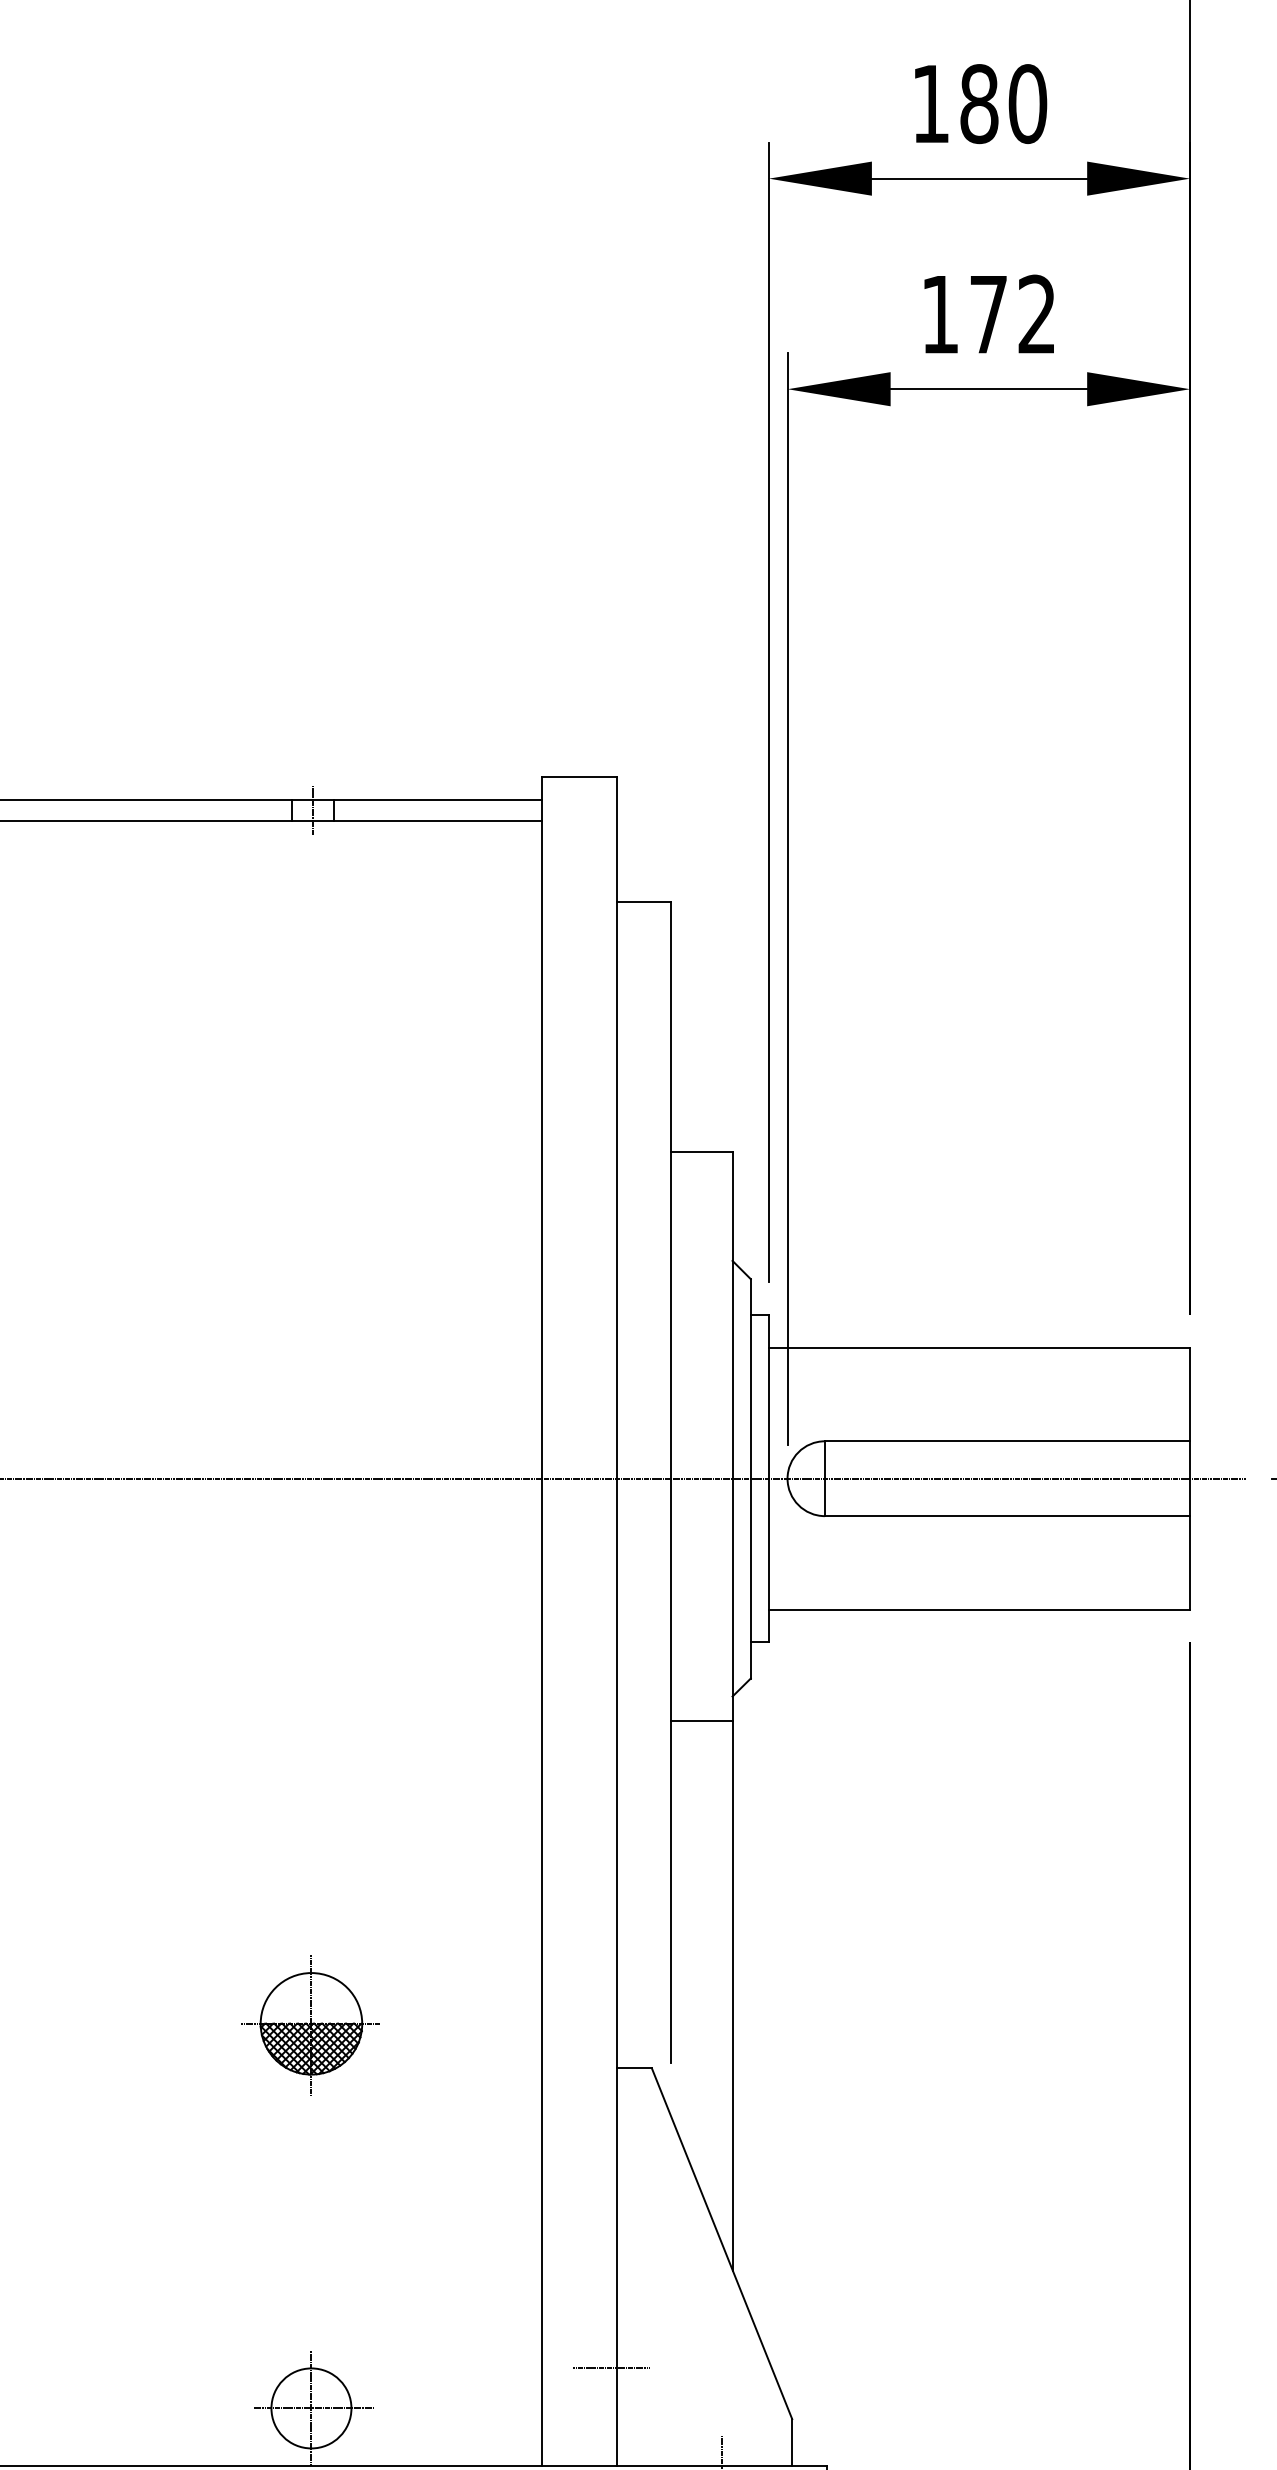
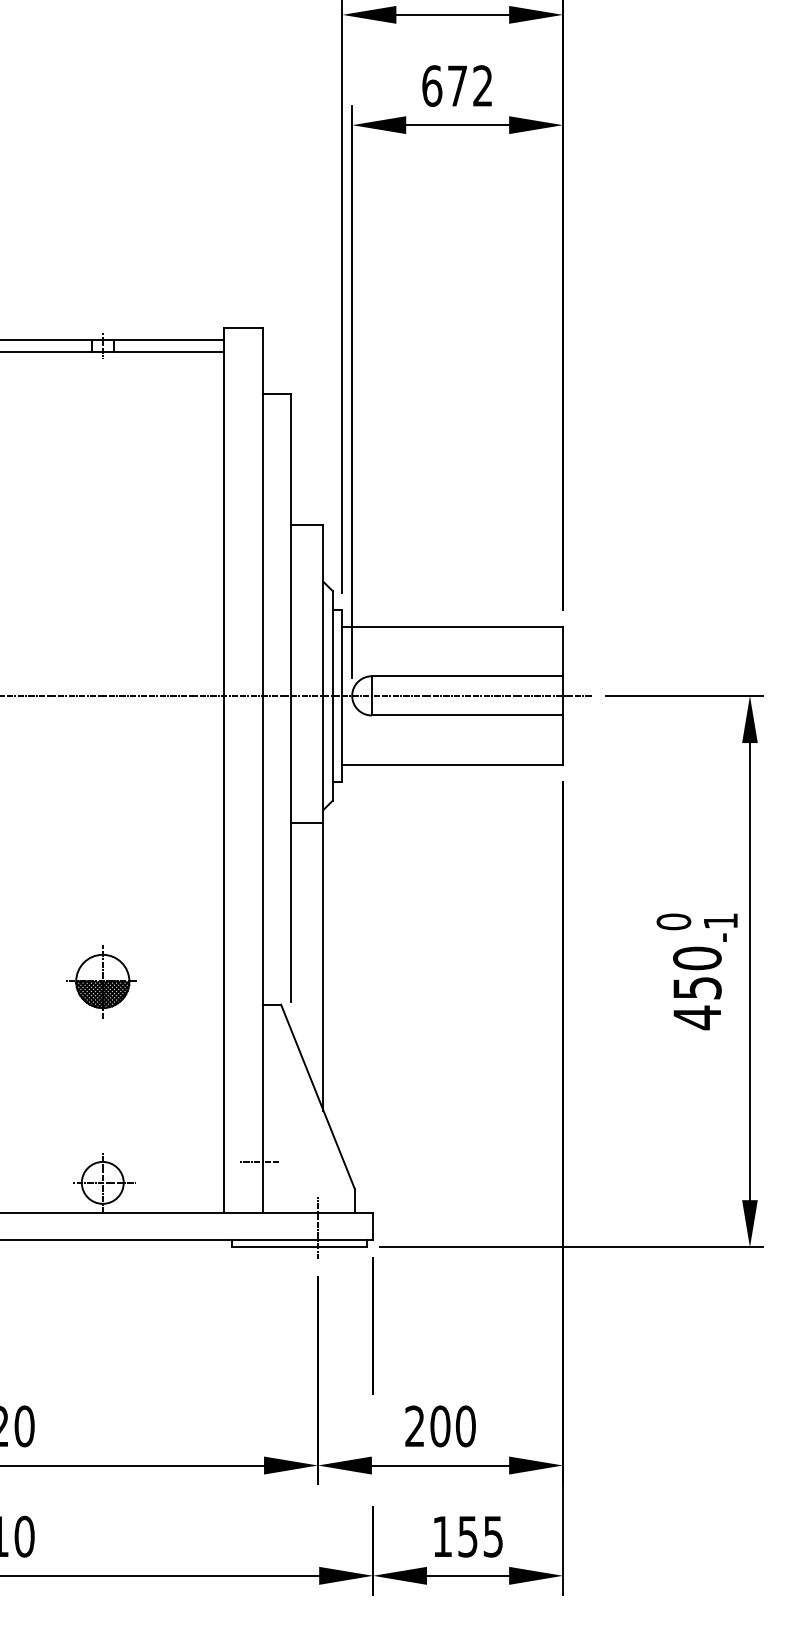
text: (940, 313) -> (432, 85), 172 -> 672

